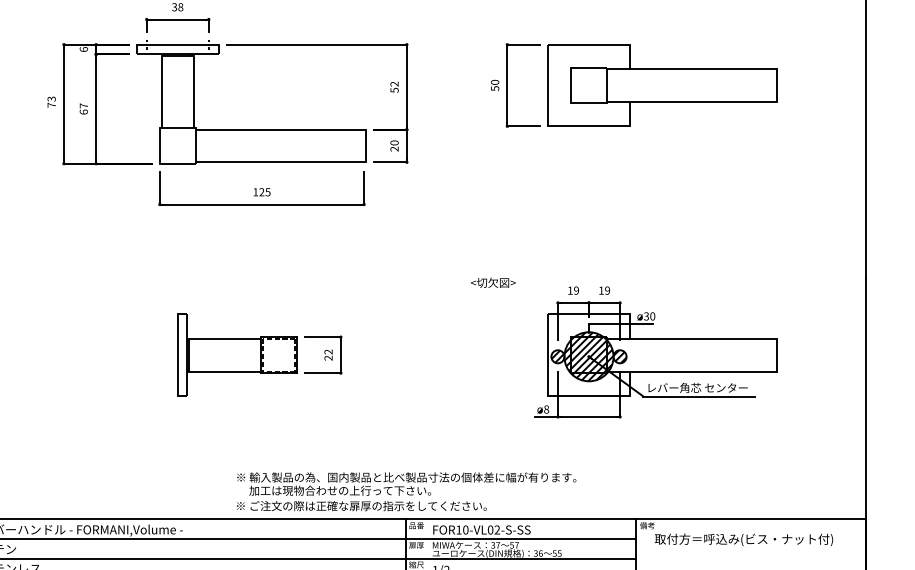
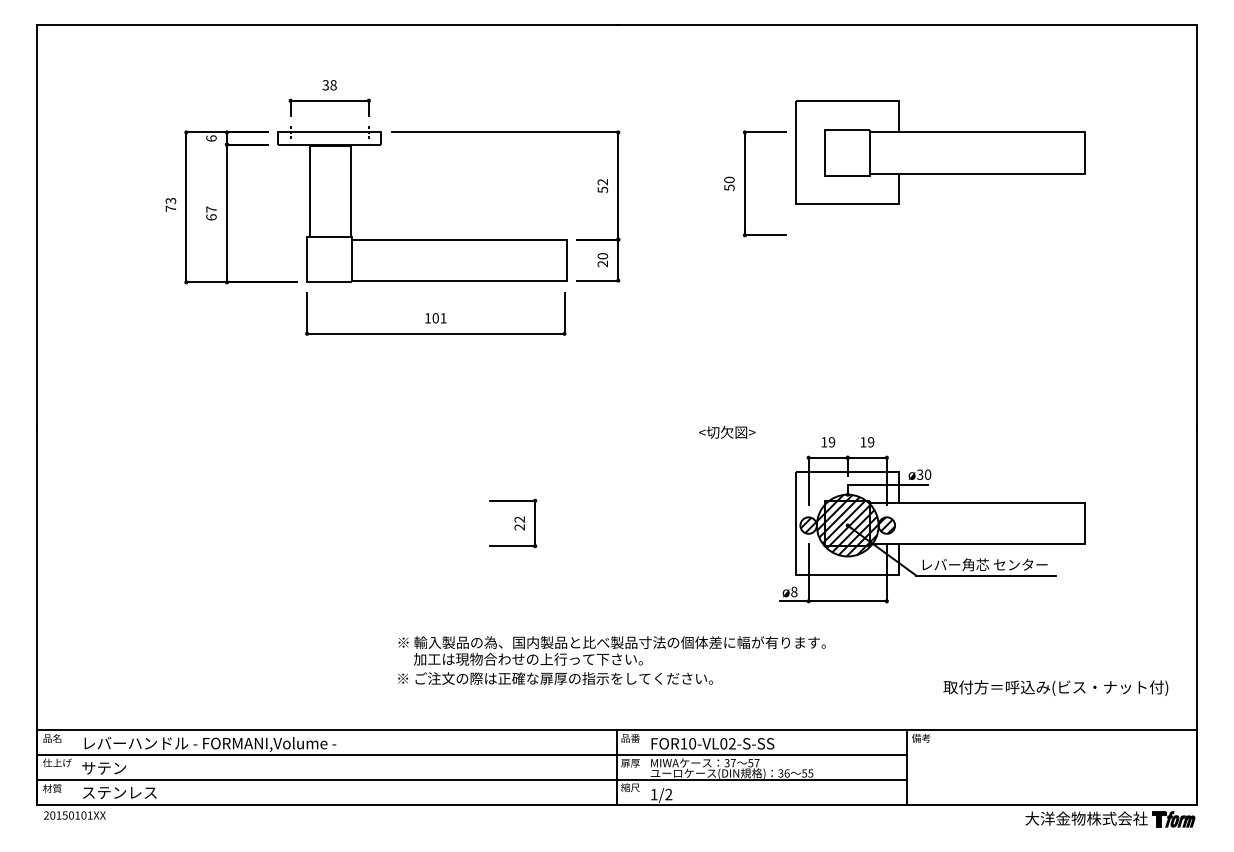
part: (662, 85) -> (940, 152), moved
text: (264, 192) -> (439, 318), 125 -> 101
part: (237, 355) -> (404, 523), removed
text: (406, 491) -> (611, 660), moved
text: (743, 539) -> (1055, 687), moved

